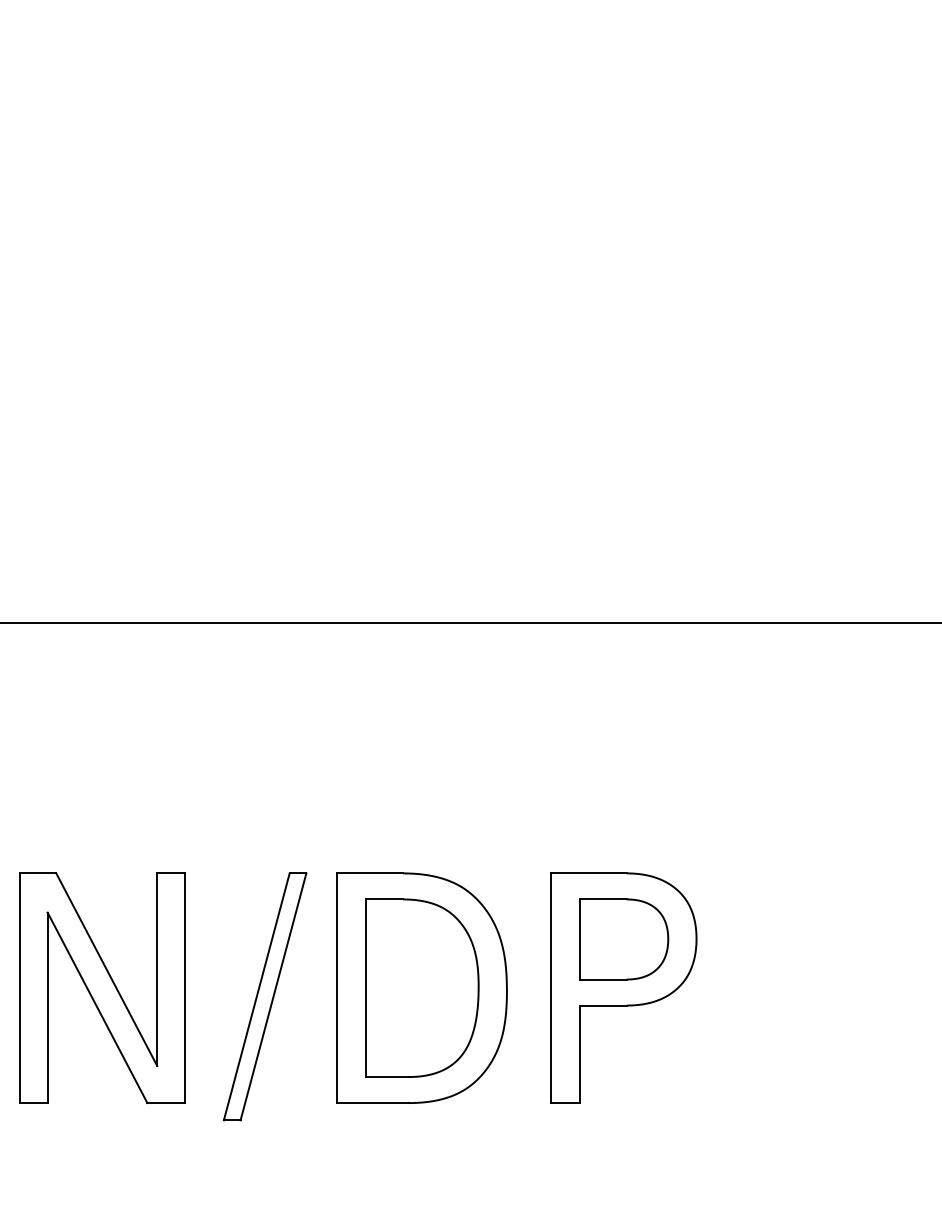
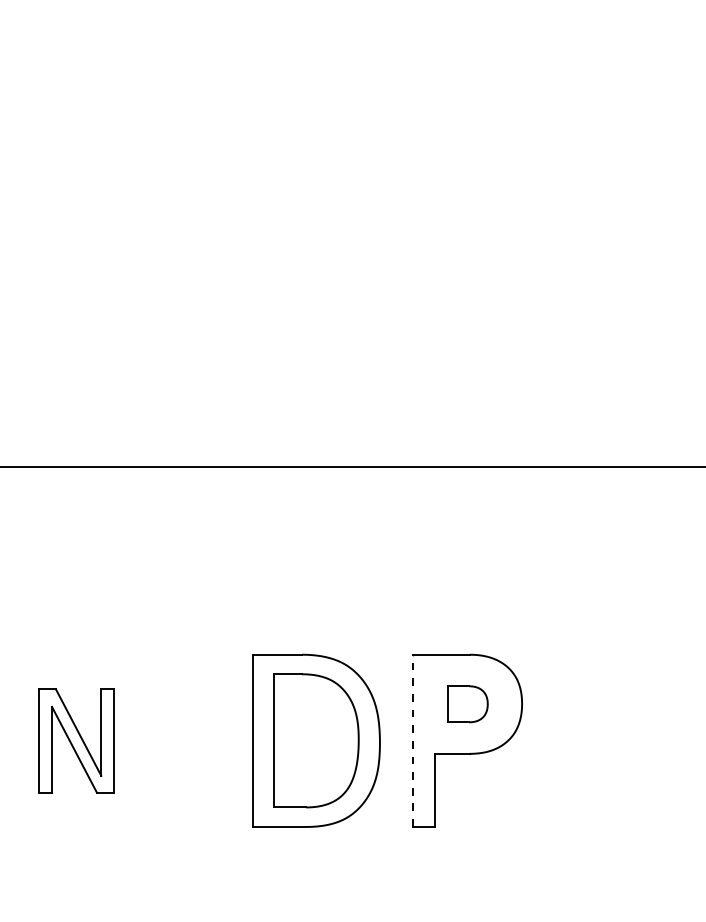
part: (624, 939) -> (468, 704), size x0.6
part: (102, 988) -> (76, 741), size x0.6
line: (551, 988) -> (413, 741), solid -> dashed
part: (264, 996) -> (198, 747), removed

